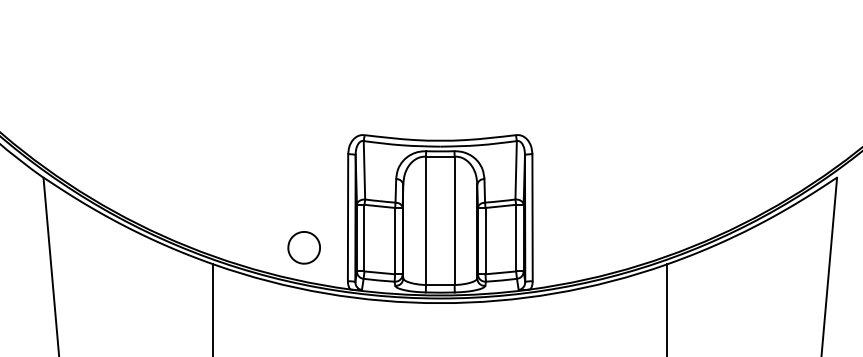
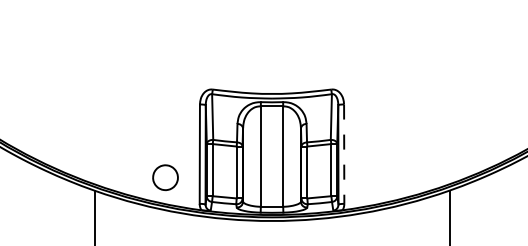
line: (532, 217) -> (344, 153), solid -> dashed

